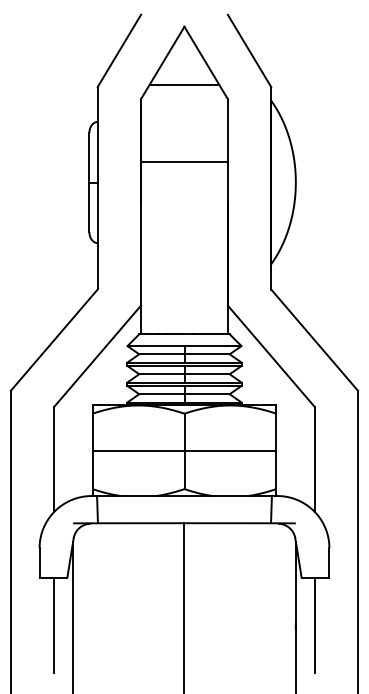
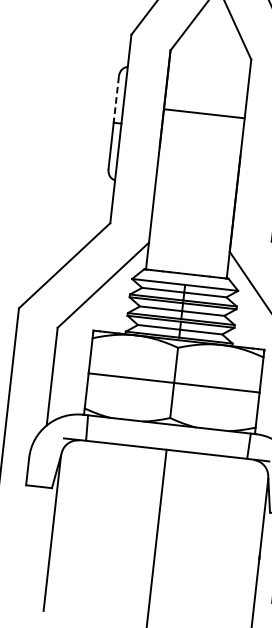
line: (184, 84) -> (212, 41), removed
line: (89, 157) -> (116, 99), solid -> dashed
line: (54, 625) -> (34, 531), removed

